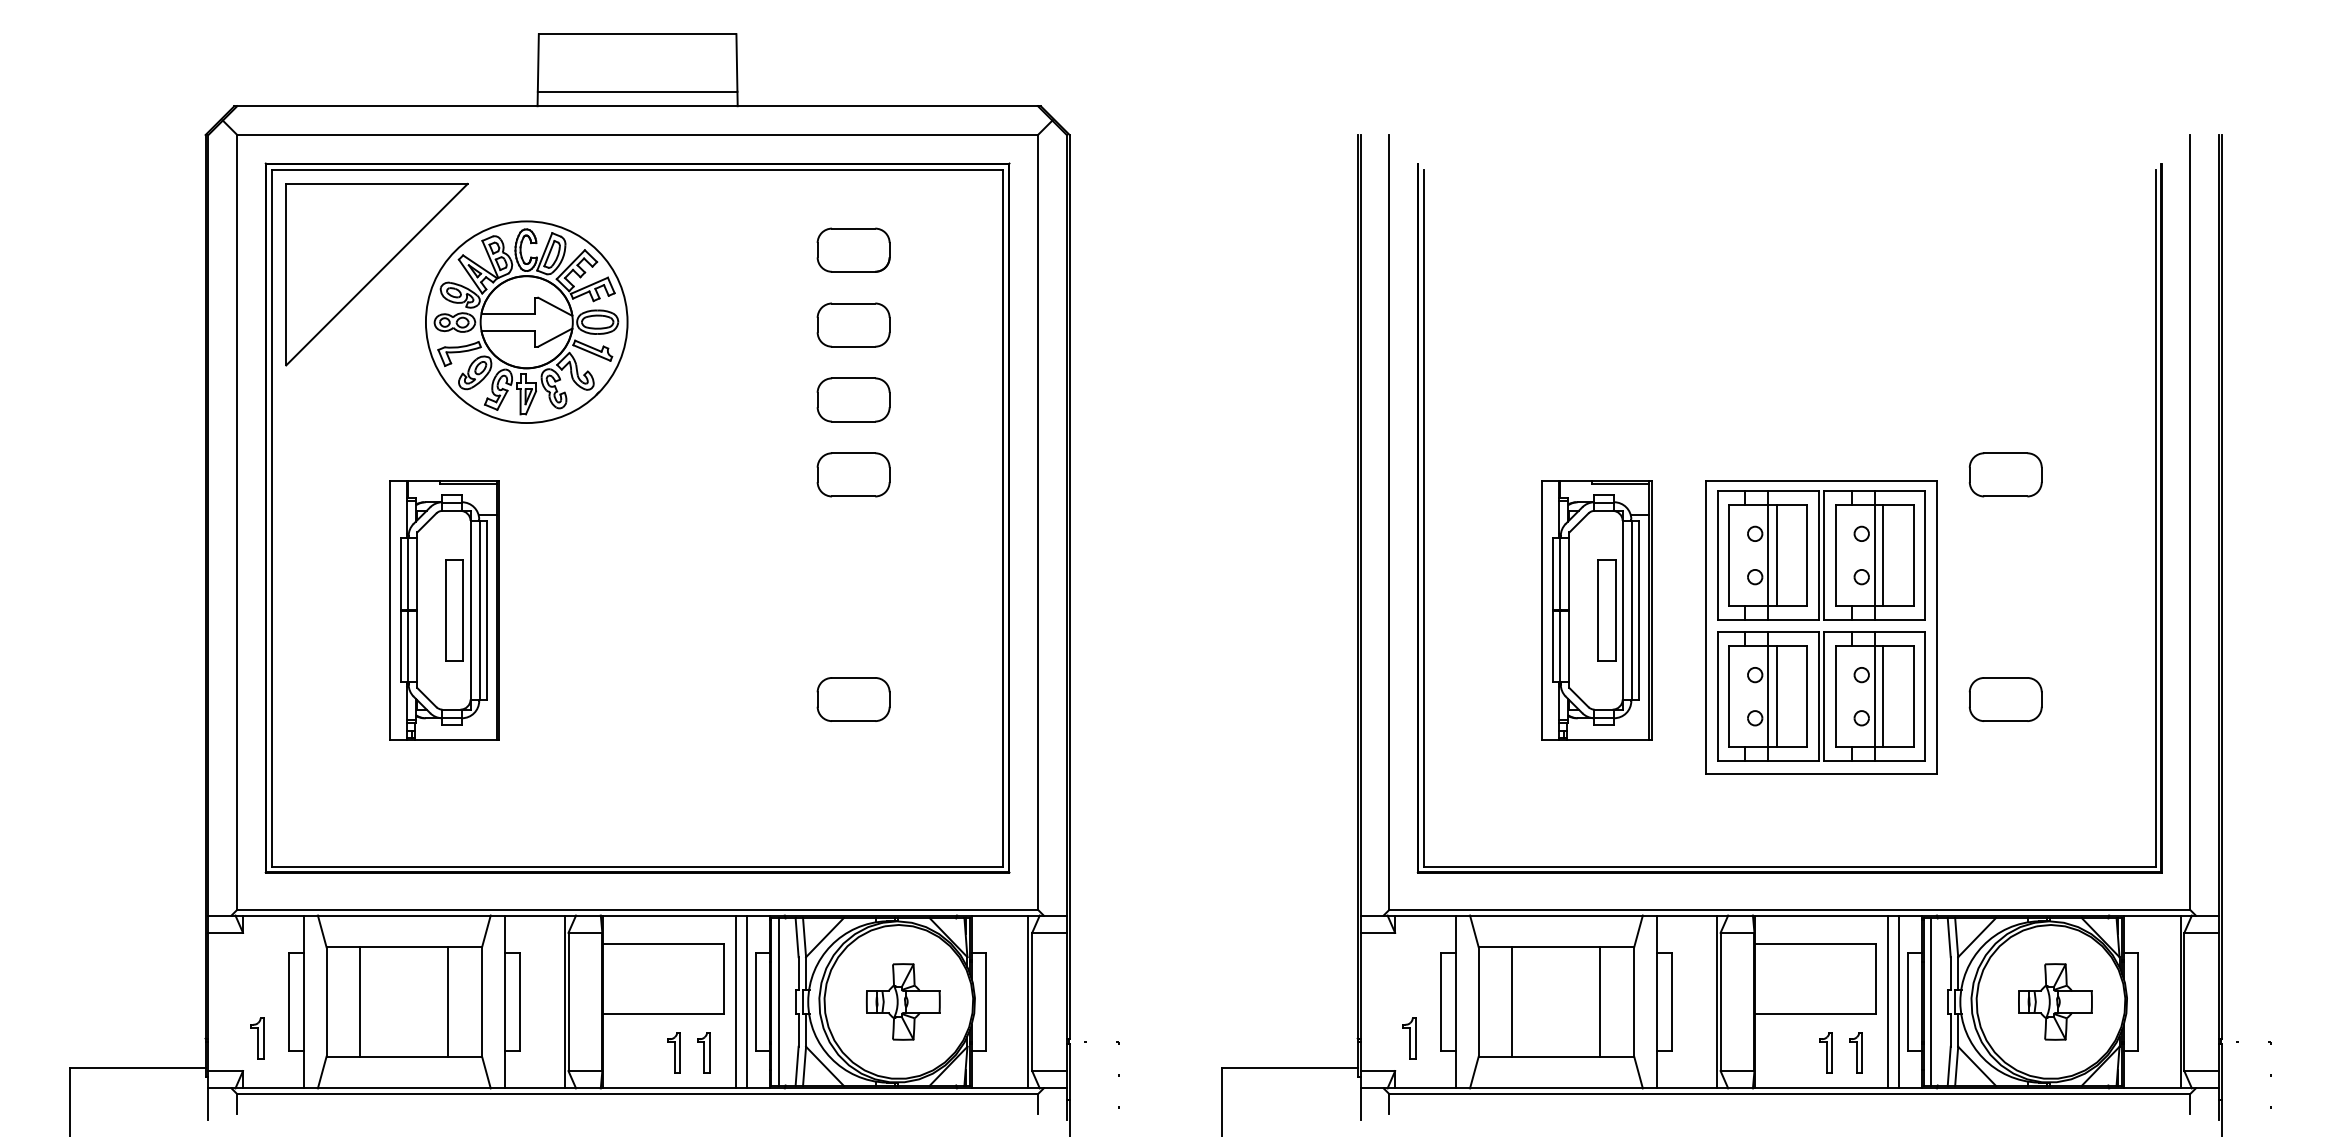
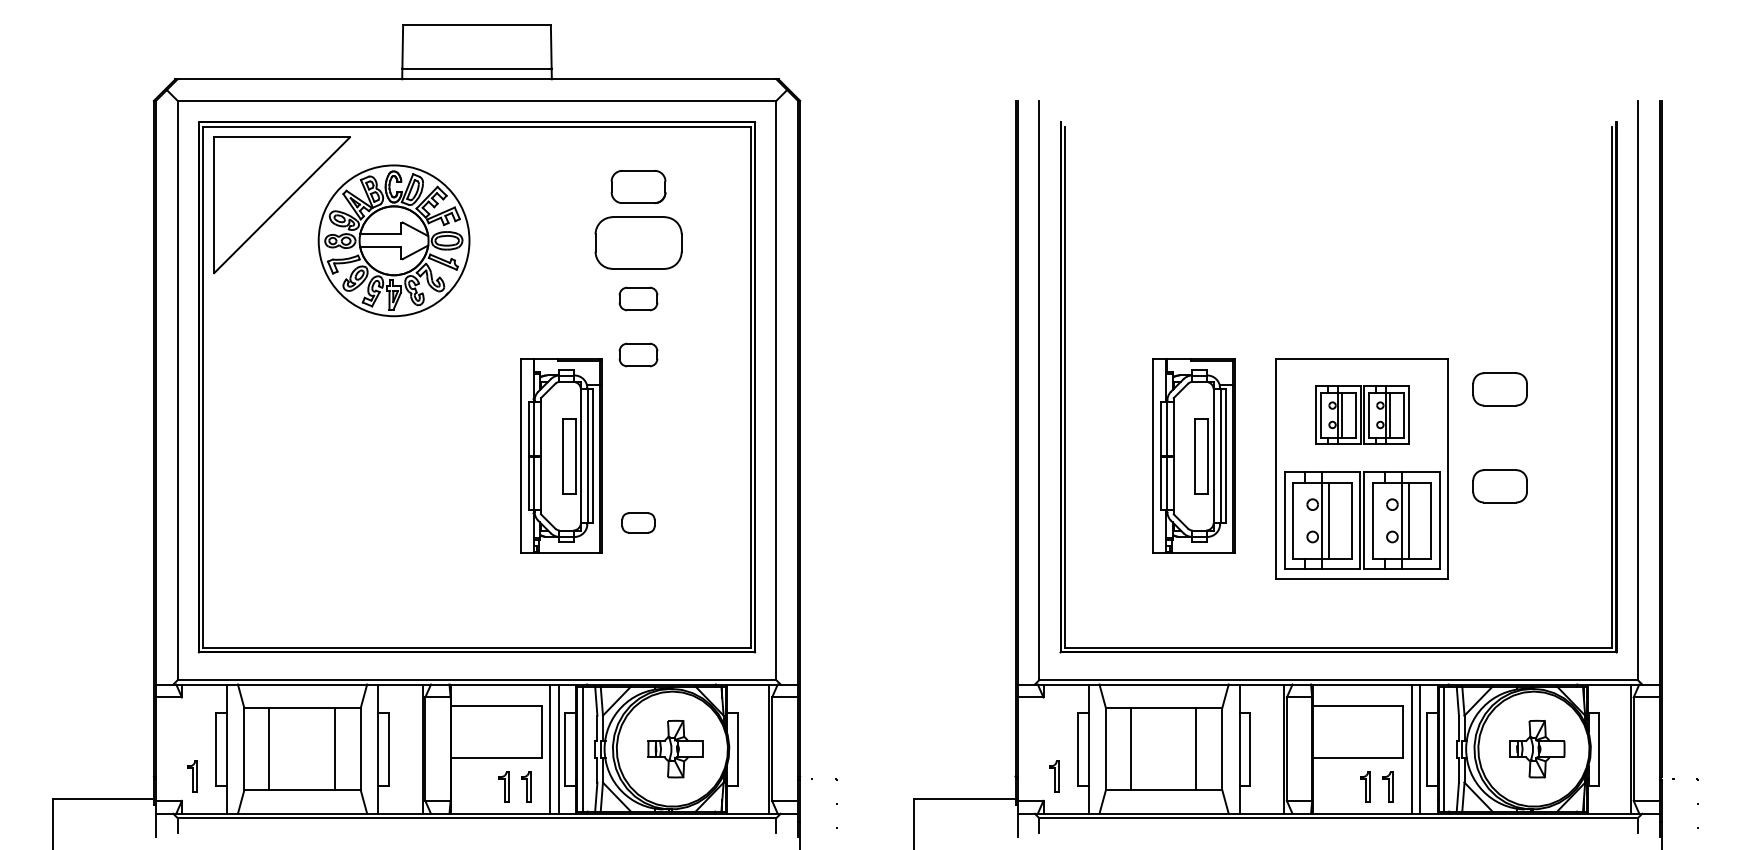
part: (853, 324) -> (638, 242), size x1.6
part: (853, 399) -> (638, 298), size x0.7
part: (853, 474) -> (638, 354), size x0.7
part: (2005, 474) -> (1499, 389), moved
part: (1821, 555) -> (1362, 415), size x0.6
part: (444, 610) -> (561, 456), moved
part: (853, 699) -> (638, 522), size x0.6
part: (2005, 699) -> (1499, 486), moved

